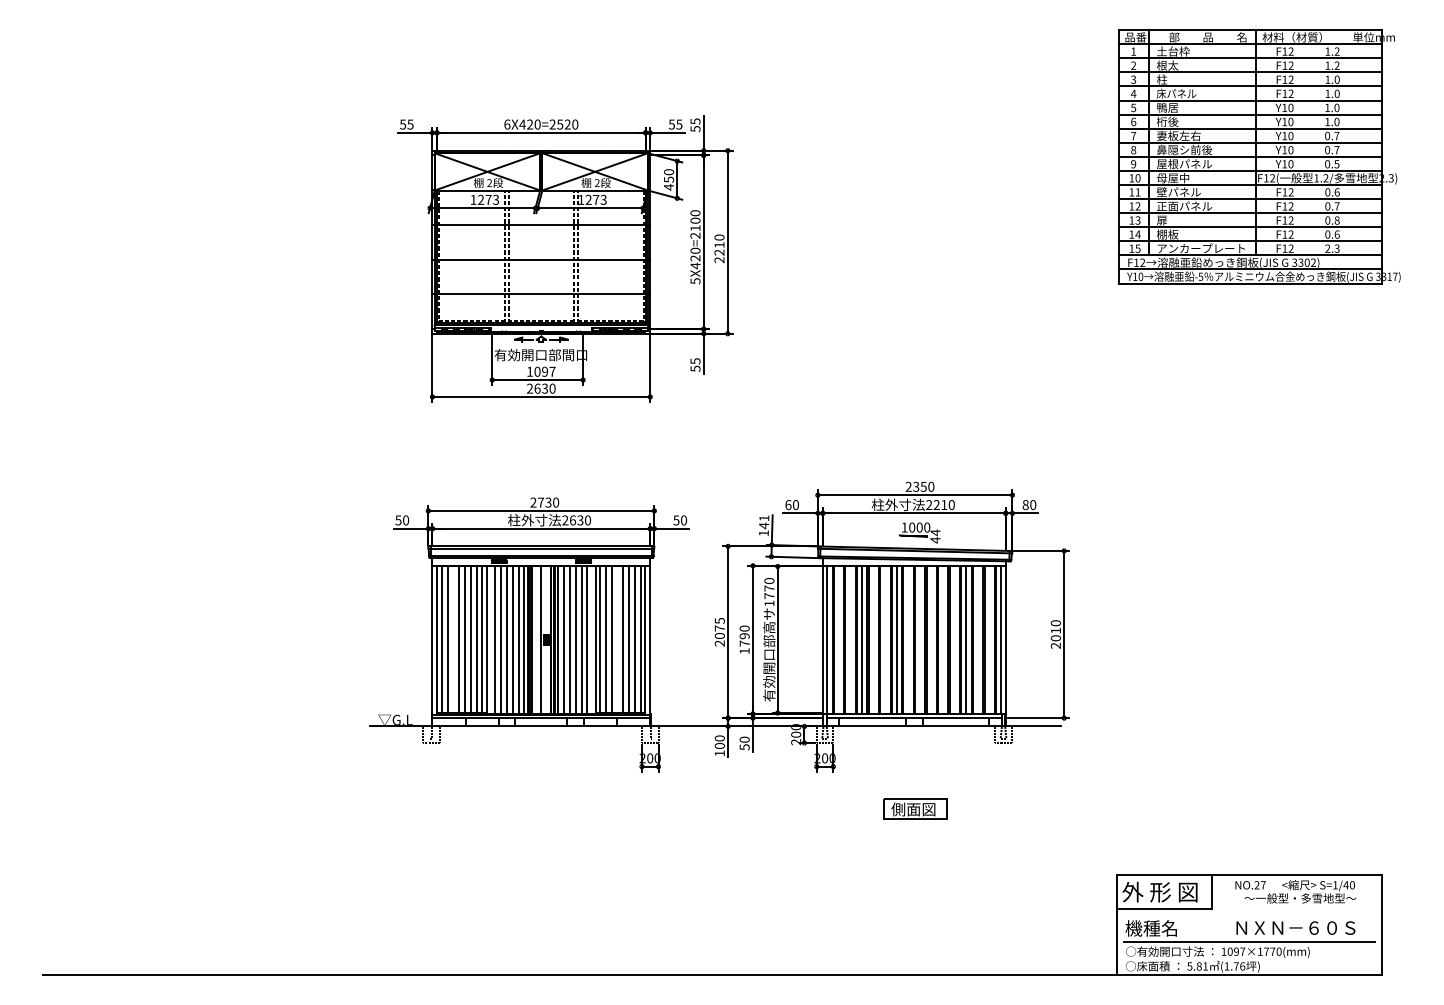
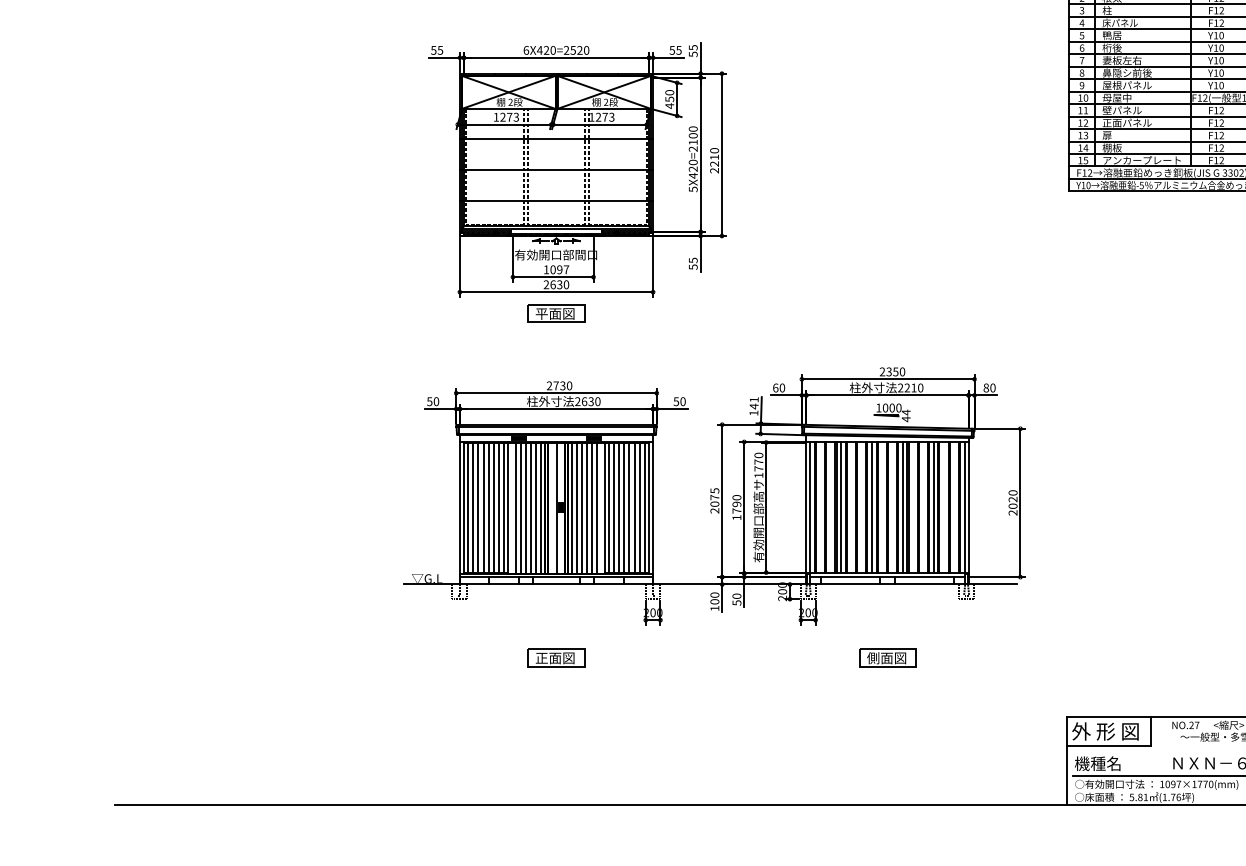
part: (541, 420) -> (556, 313), added
text: (1055, 630) -> (1012, 499), 2010 -> 2020
line: (453, 639) -> (478, 507), added
line: (617, 639) -> (624, 507), added
line: (931, 639) -> (902, 507), added
part: (541, 808) -> (556, 657), added

